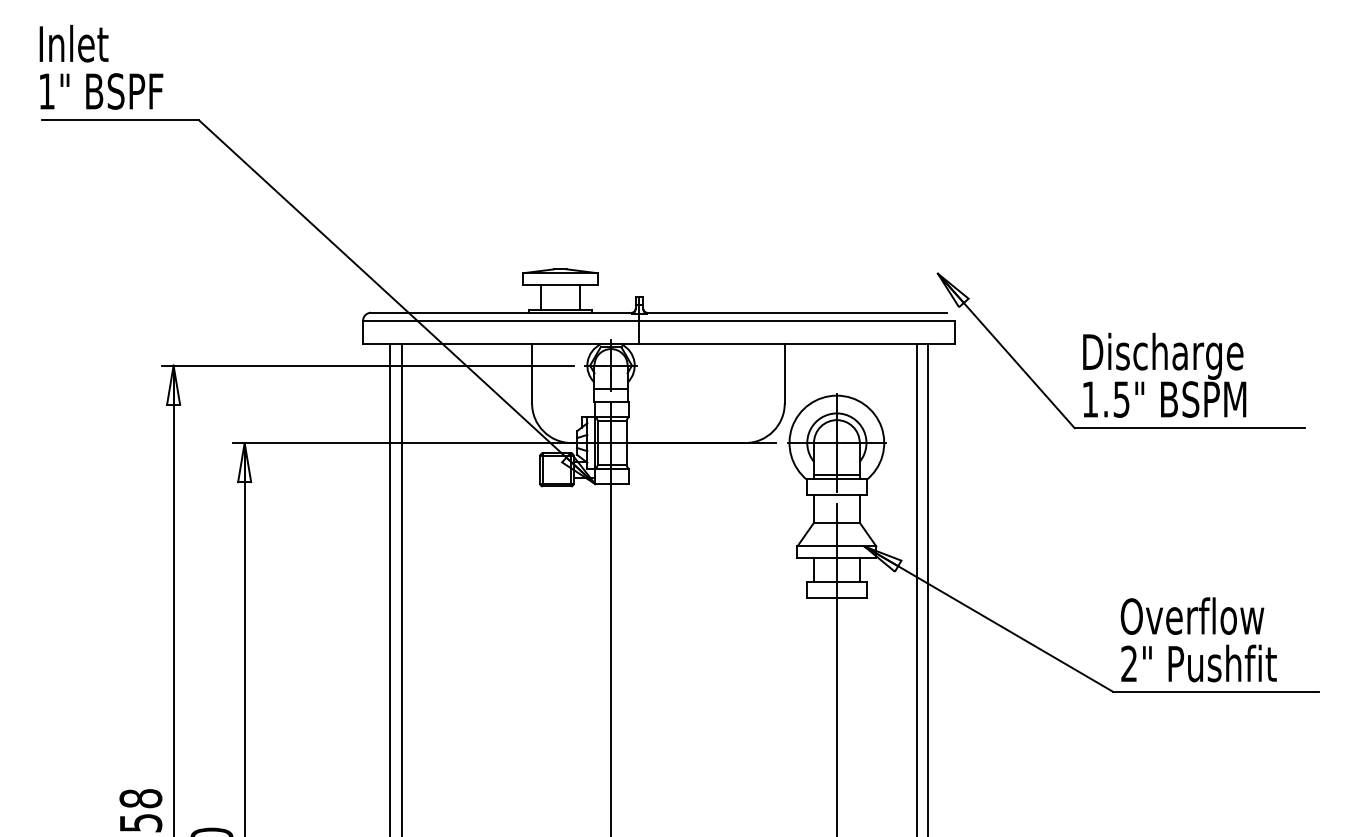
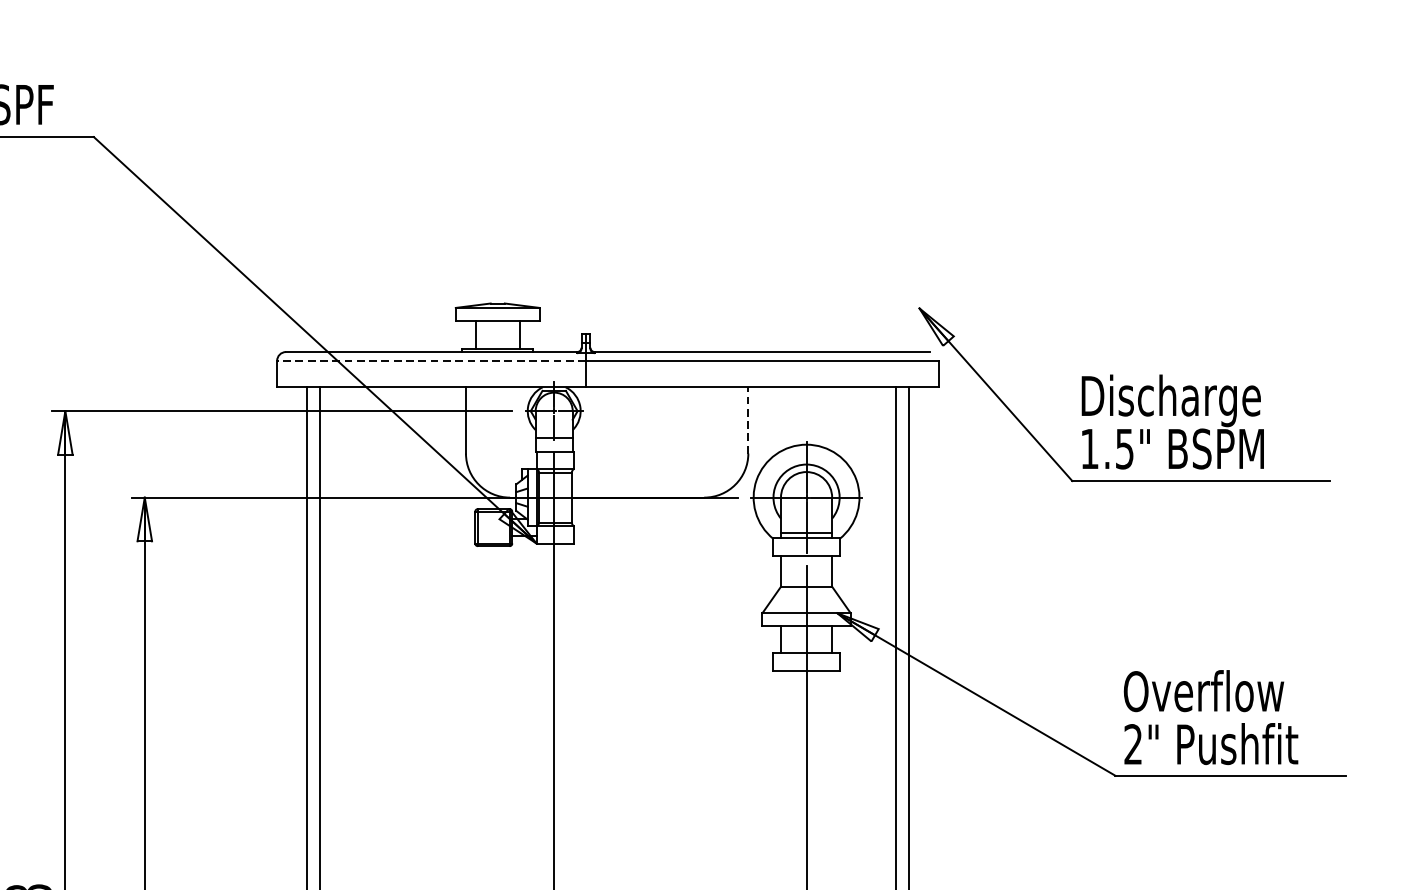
line: (500, 320) -> (430, 360), solid -> dashed
line: (784, 373) -> (748, 419), solid -> dashed

